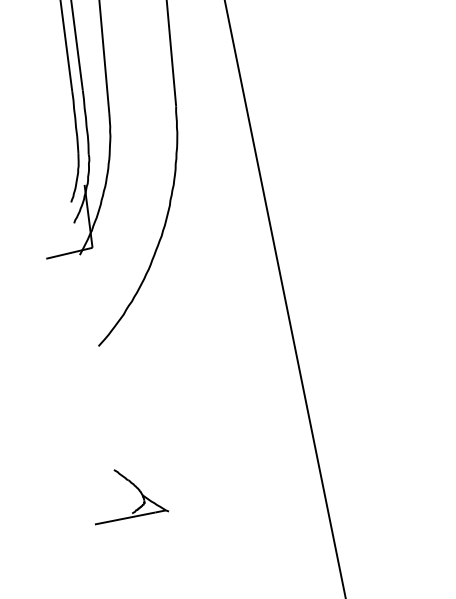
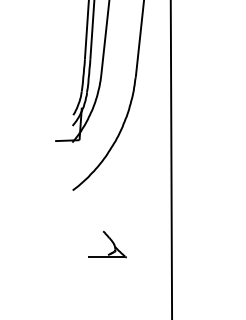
part: (127, 493) -> (107, 244), moved

